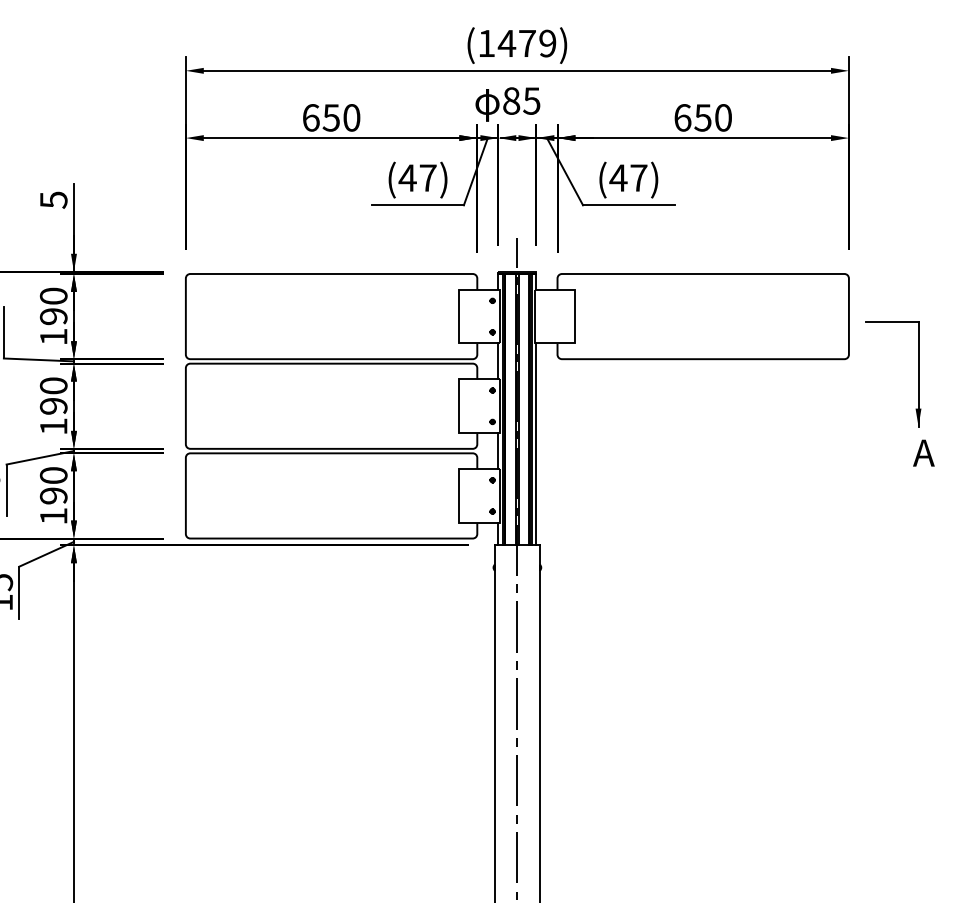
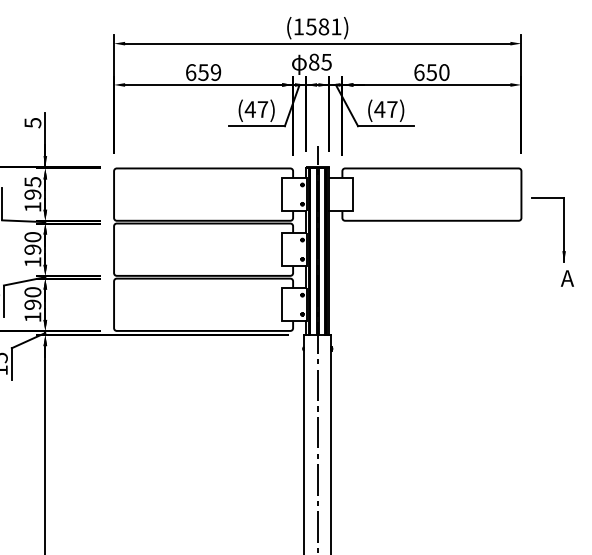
text: (526, 42) -> (323, 26), (1479) -> (1581)
text: (350, 117) -> (215, 72), 650 -> 659
text: (53, 296) -> (32, 182), 190 -> 195

